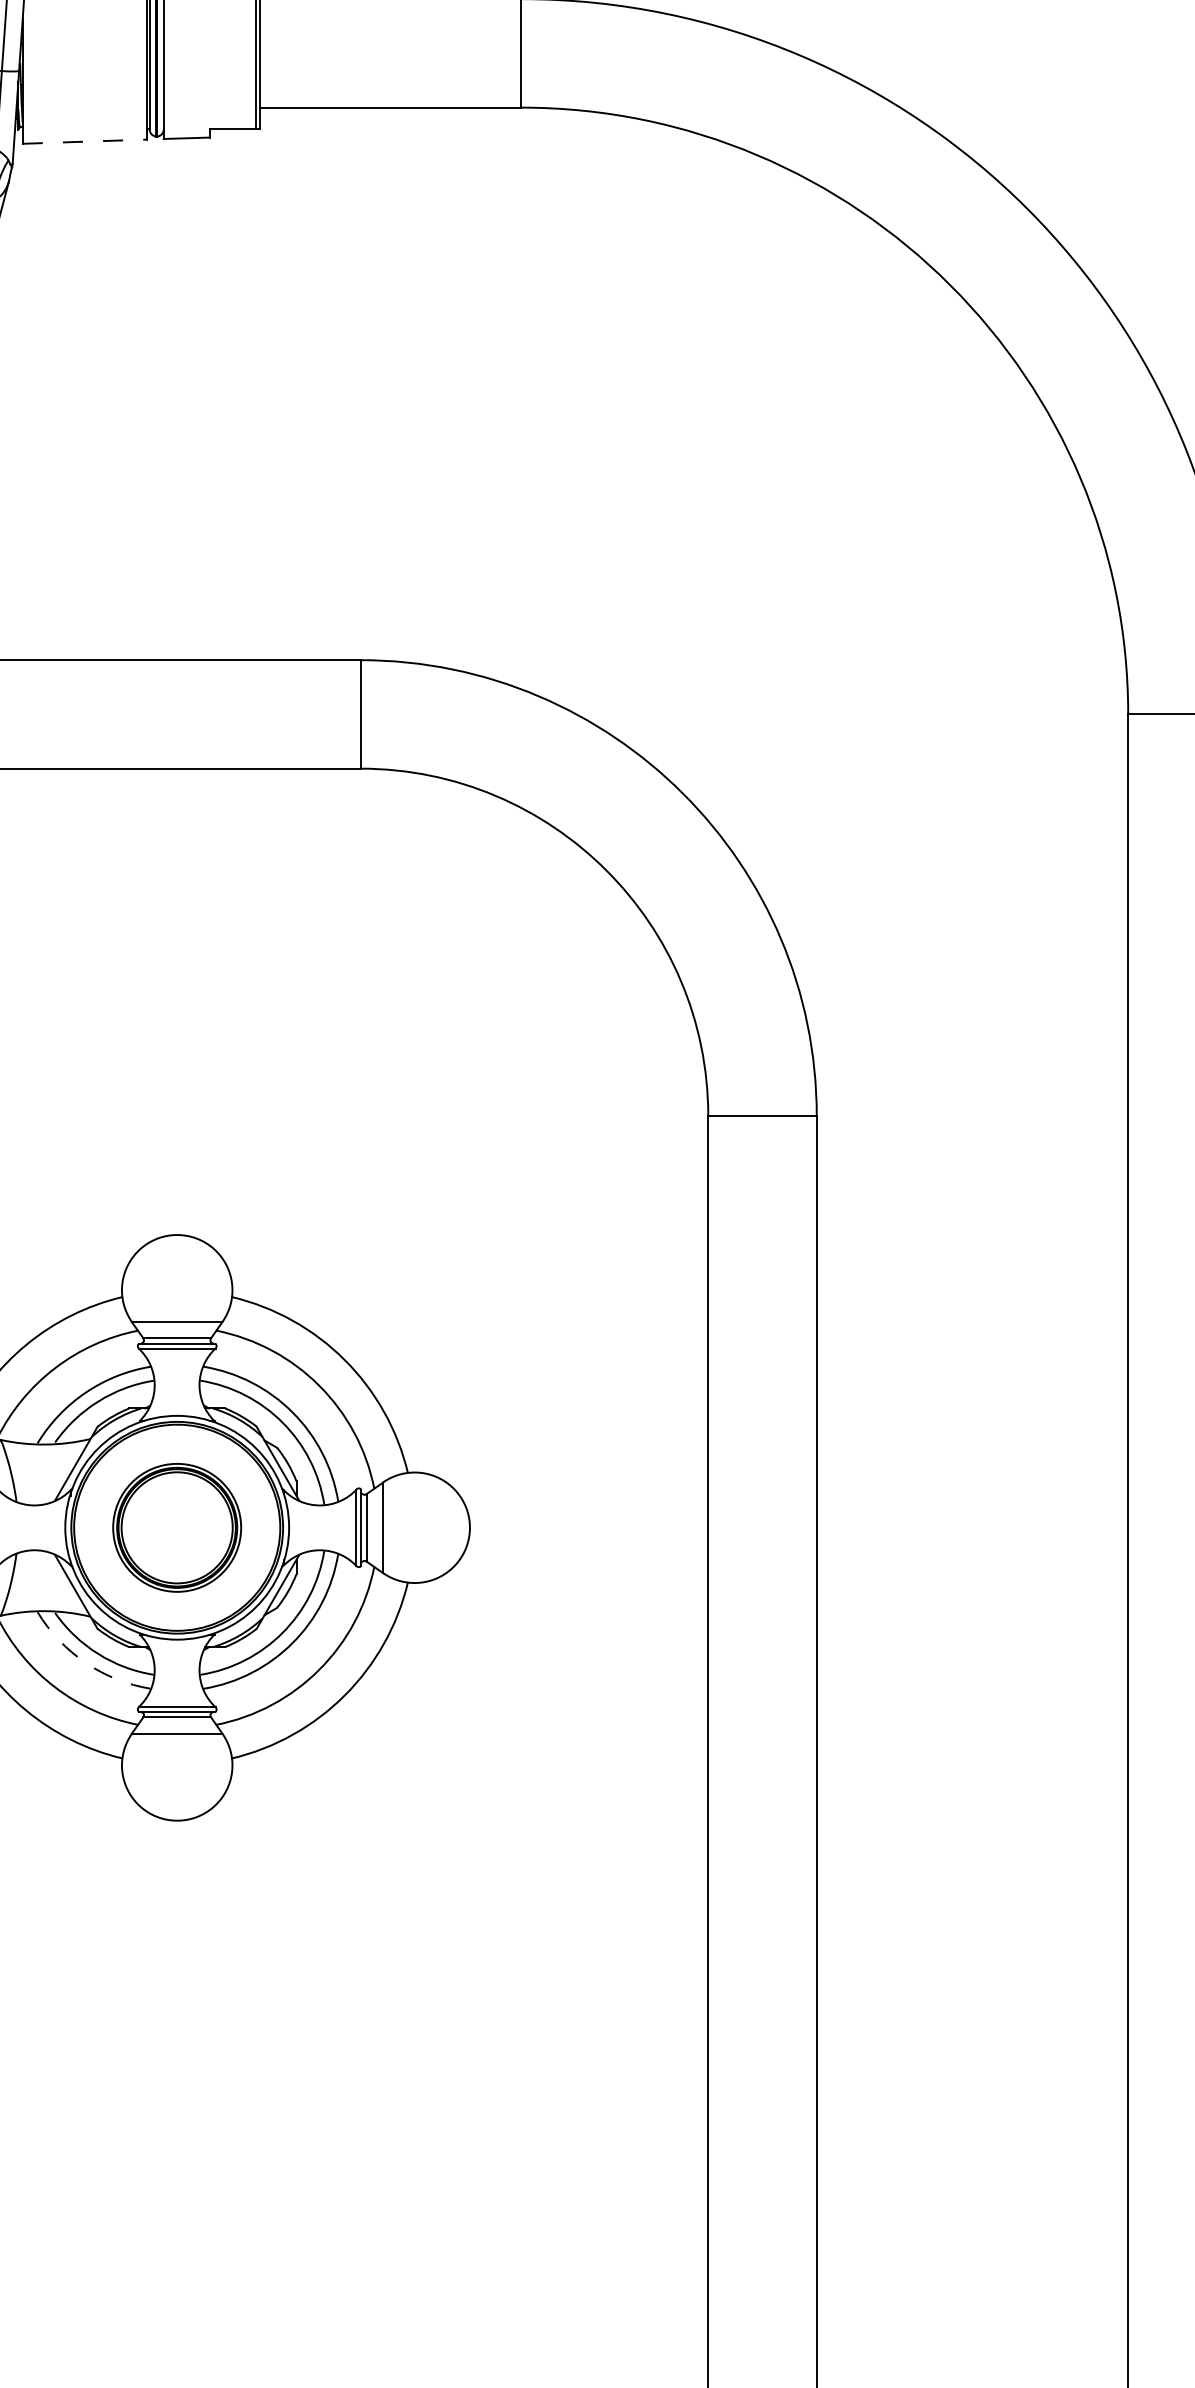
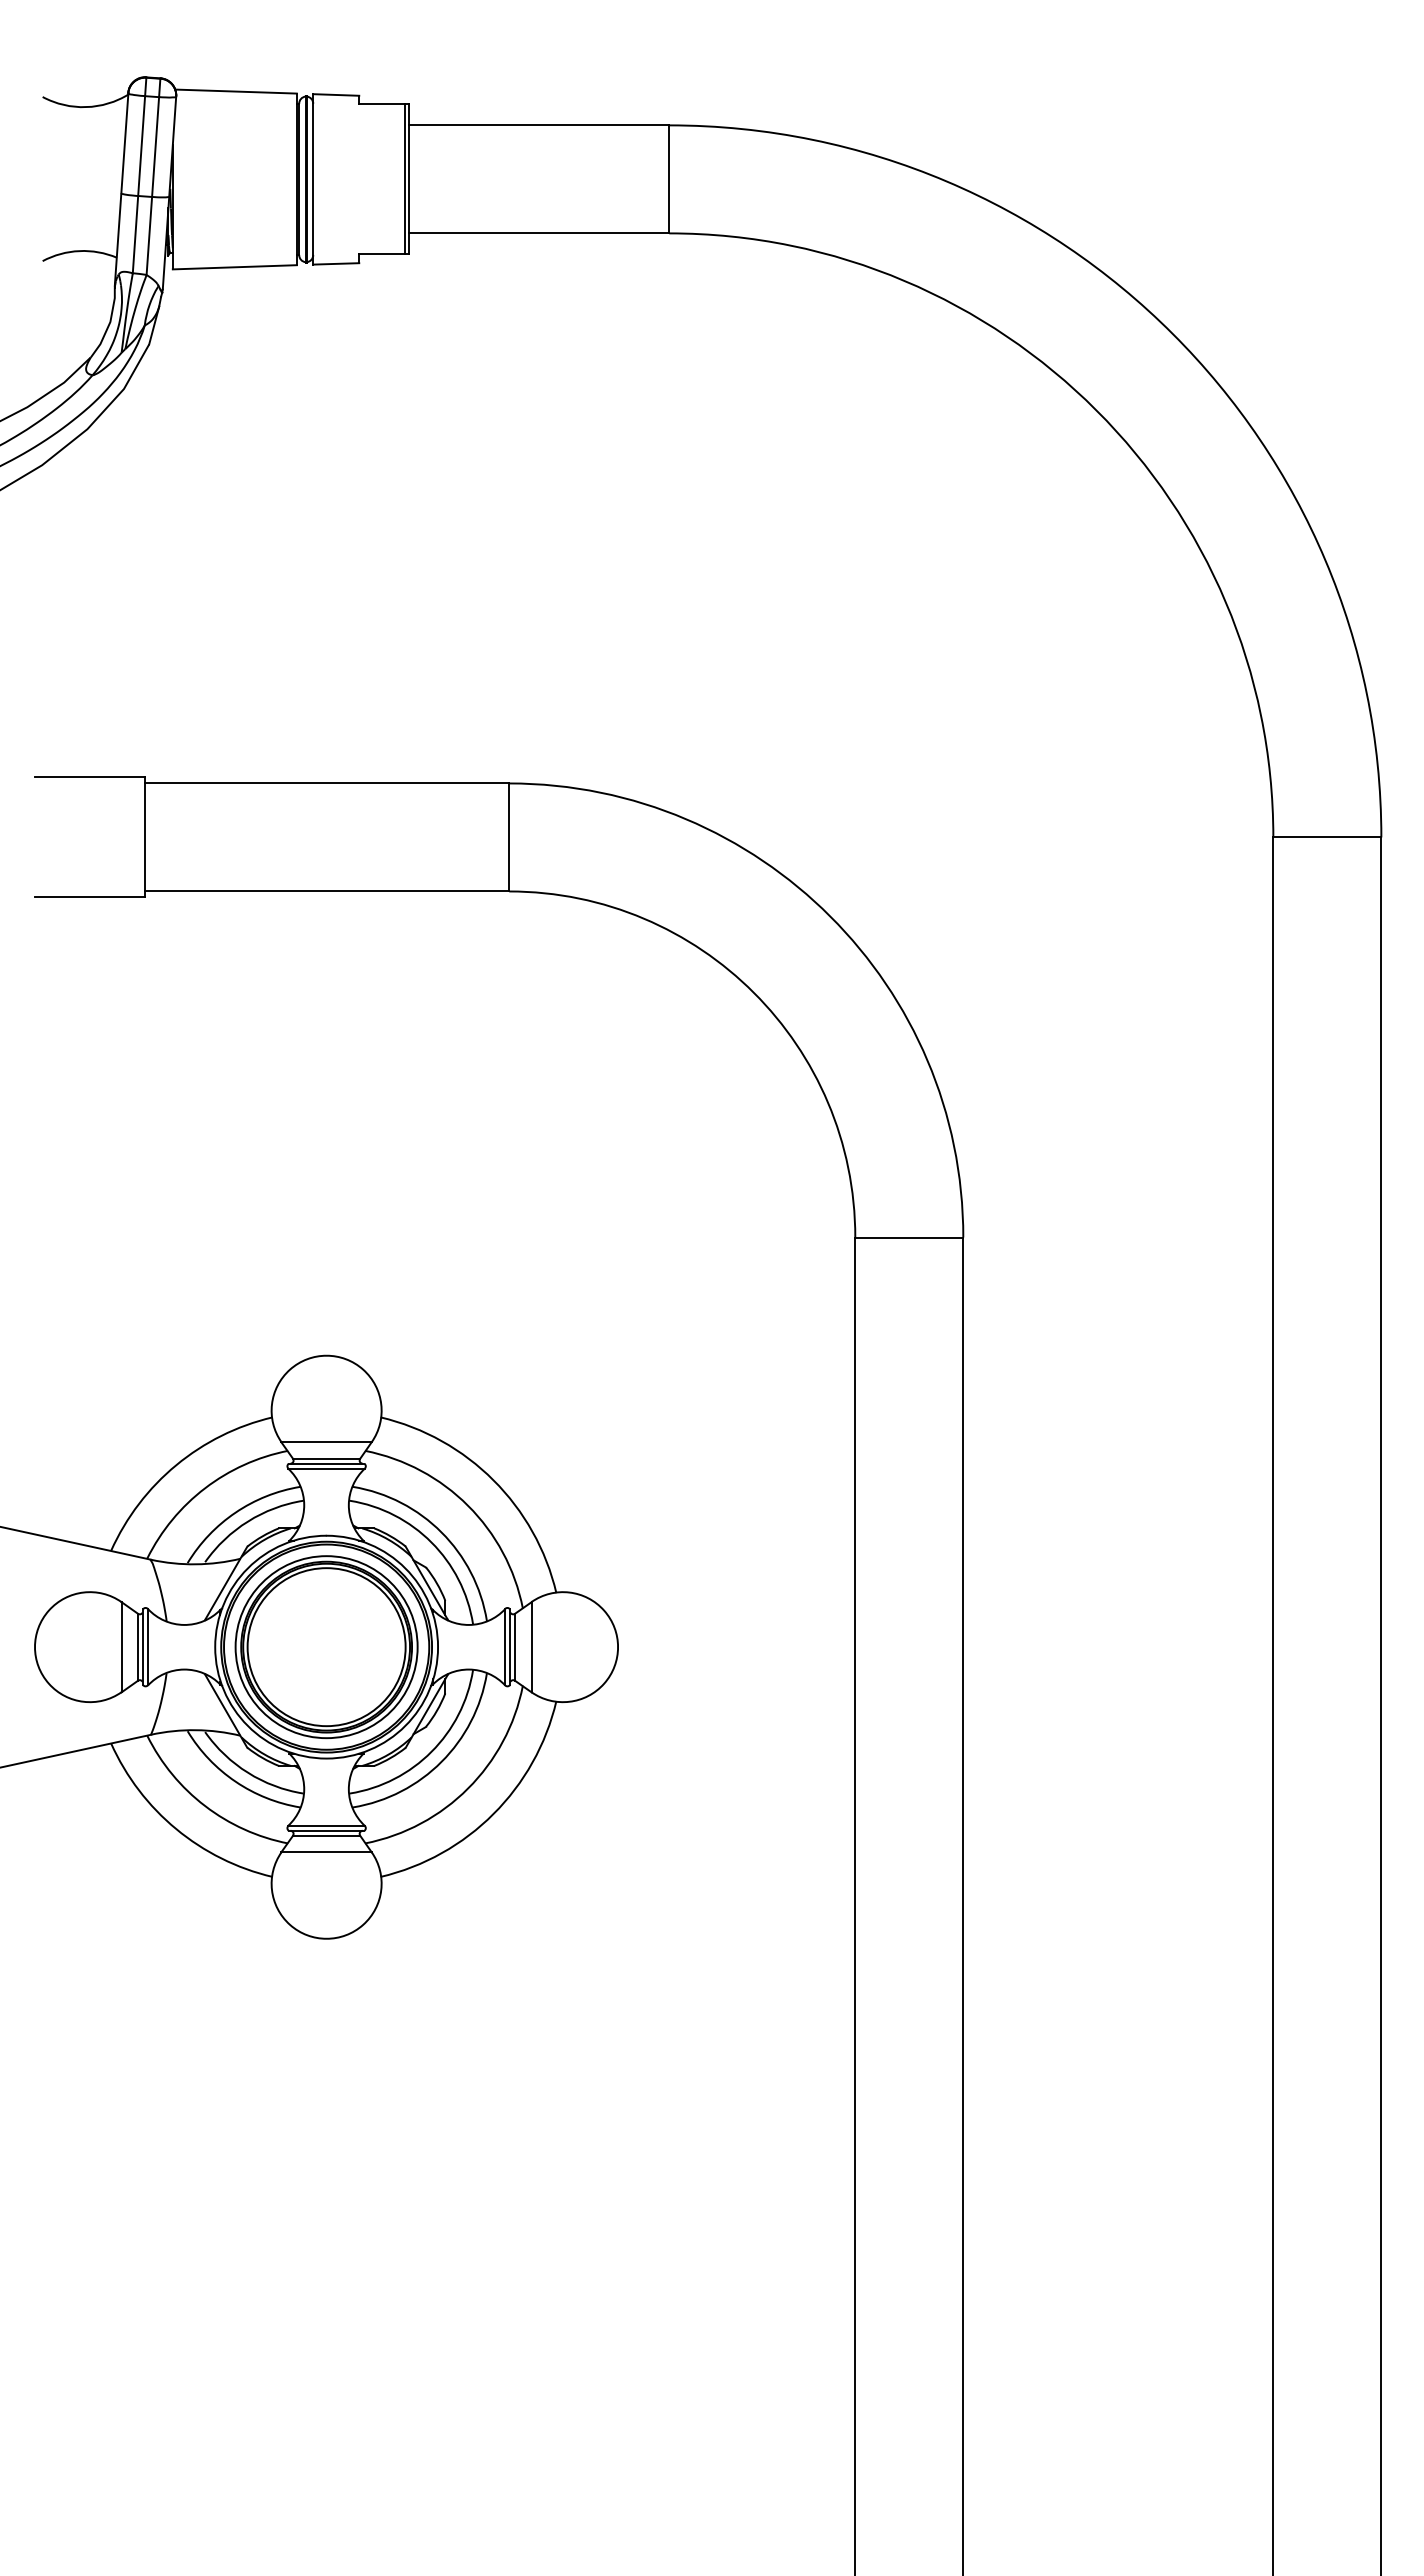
line: (85, 141) -> (235, 267), dashed -> solid
part: (177, 1528) -> (326, 1647), size x1.43
arc: (85, 1662) -> (235, 1781), dashed -> solid

